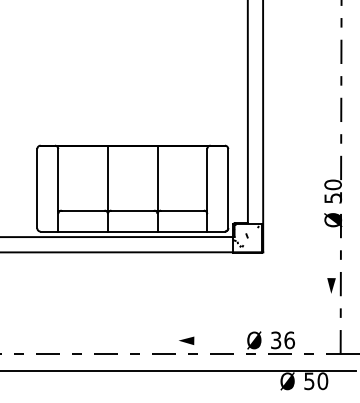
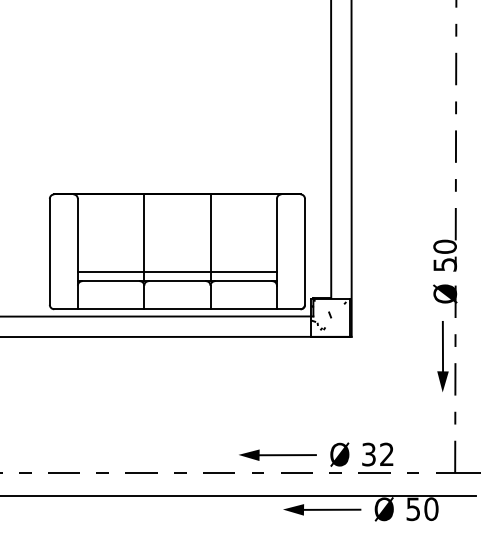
line: (132, 203) -> (176, 271), added
line: (331, 259) -> (442, 346), added
text: (290, 340) -> (387, 454), 36 -> 32
line: (215, 341) -> (287, 455), added
part: (241, 381) -> (322, 509), added

